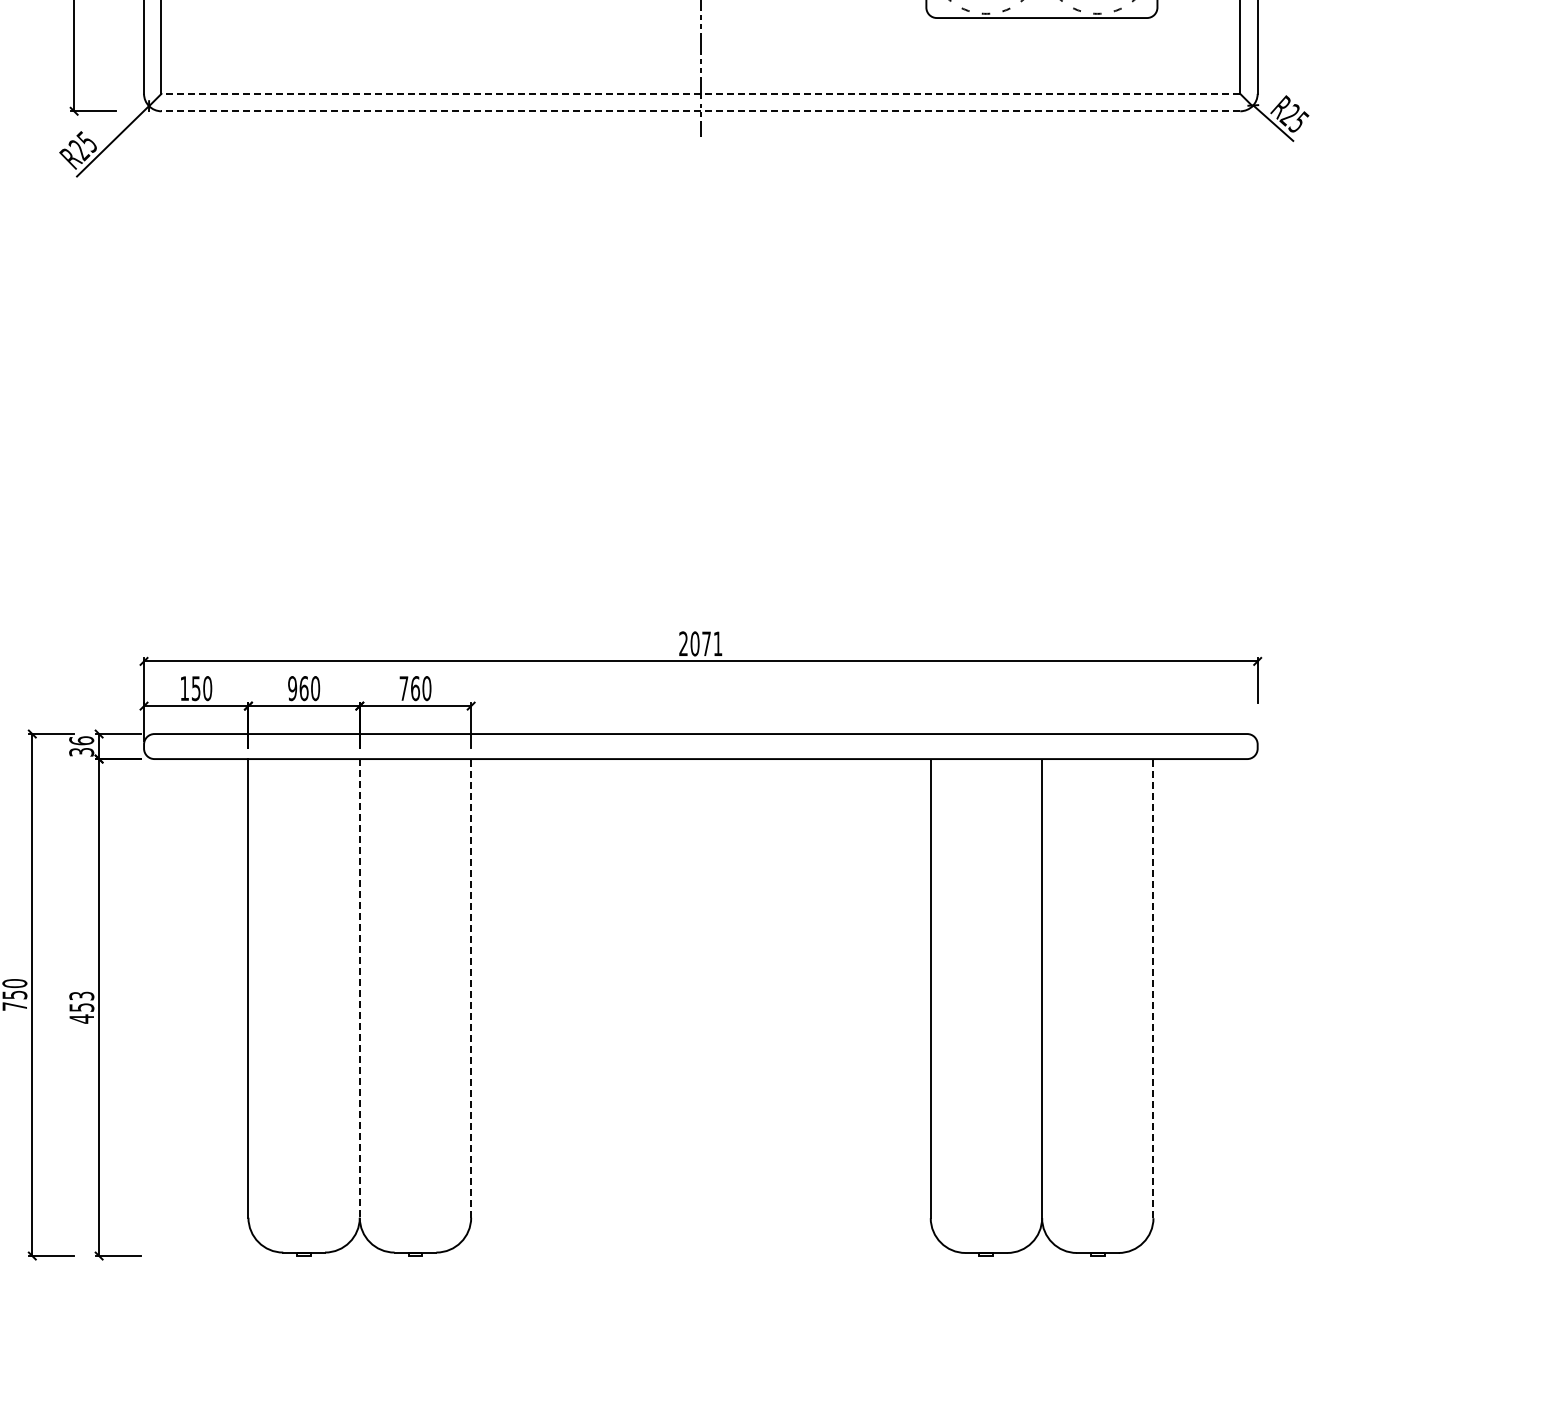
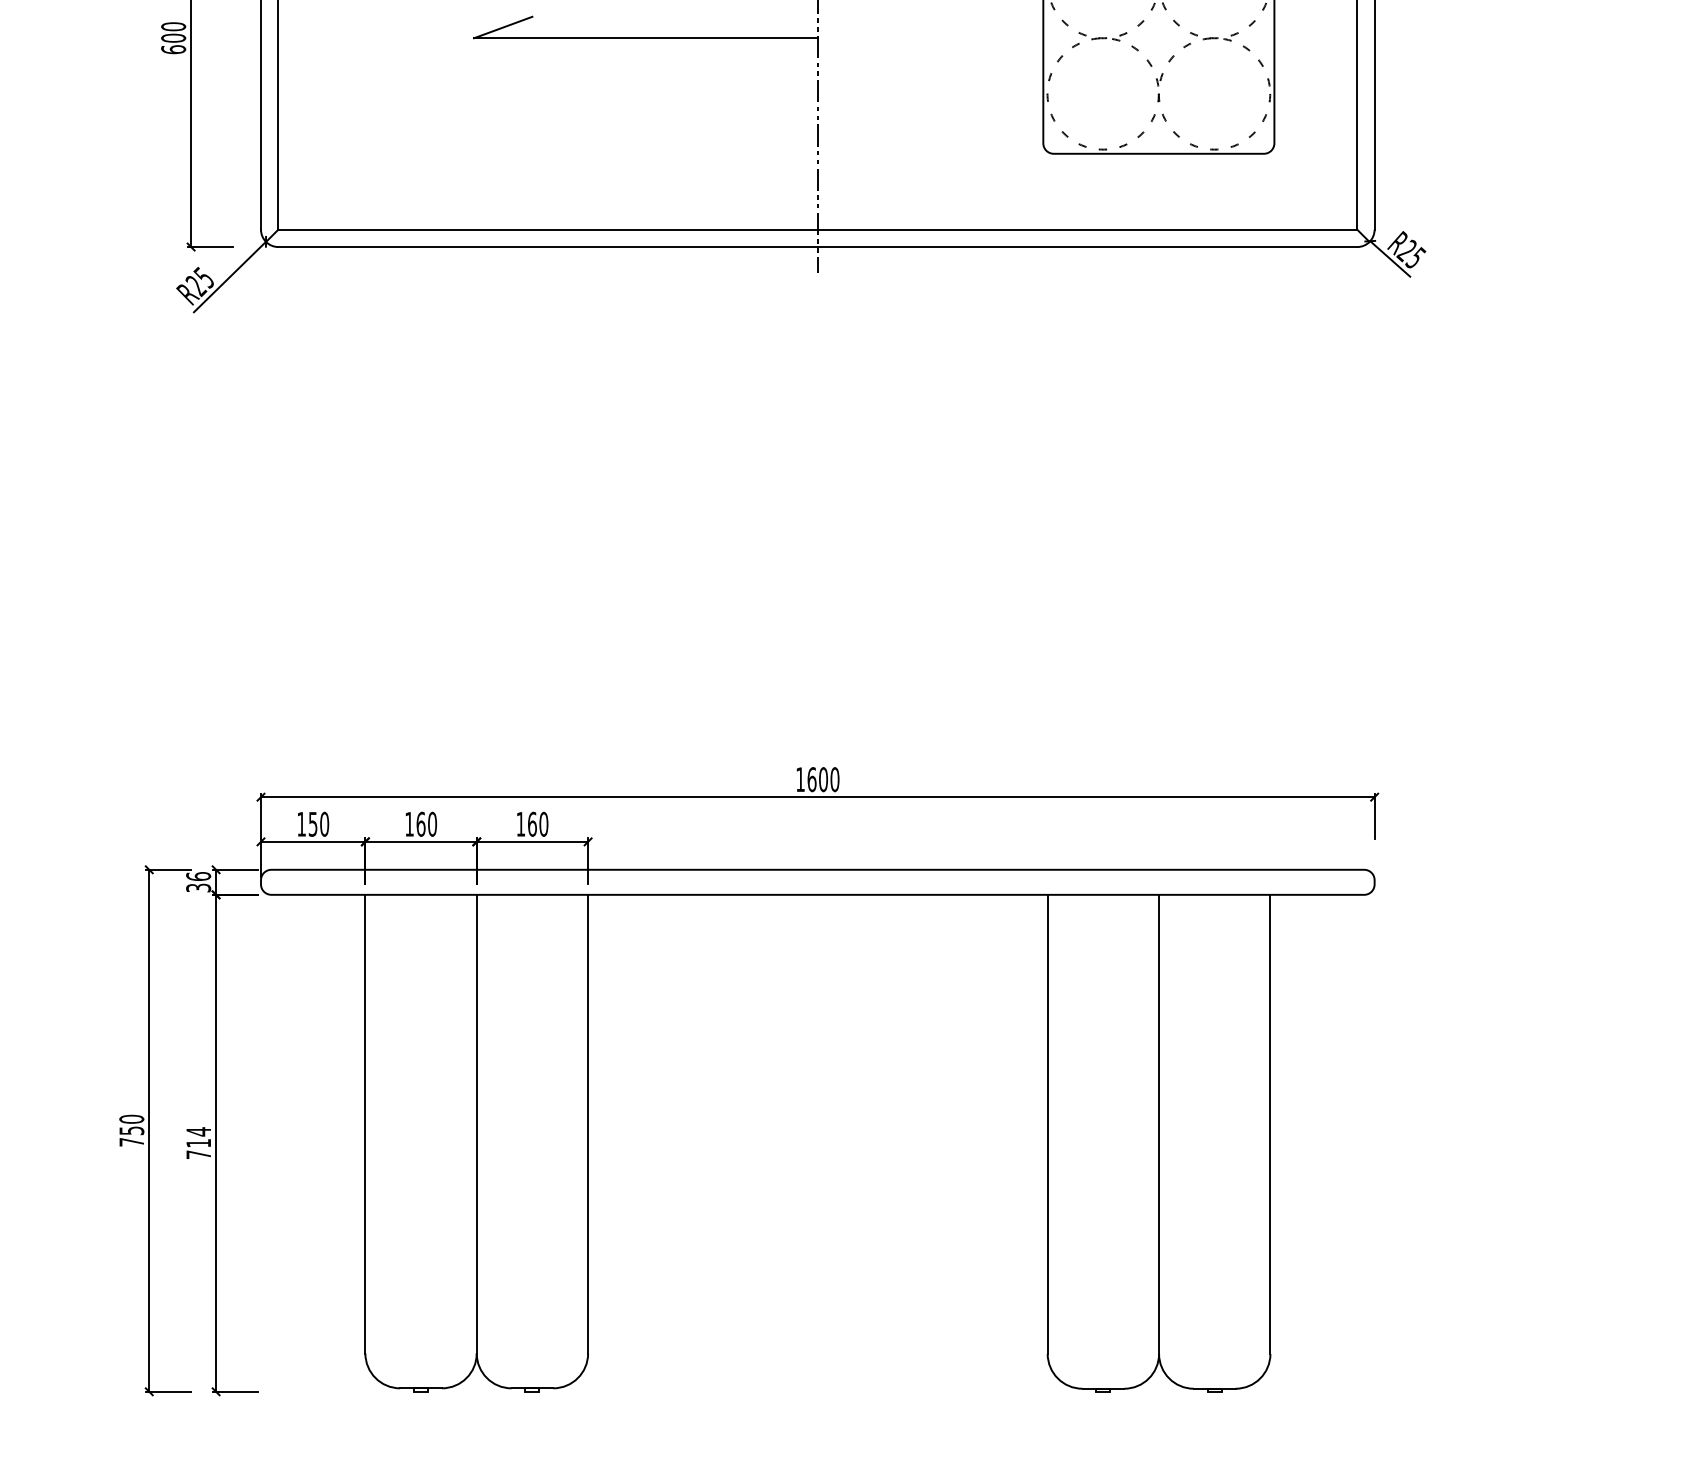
line: (700, 93) -> (817, 229), dashed -> solid
line: (700, 111) -> (817, 247), dashed -> solid
text: (700, 643) -> (817, 779), 2071 -> 1600
text: (292, 687) -> (409, 823), 960 -> 160
text: (403, 688) -> (520, 824), 760 -> 160
line: (471, 987) -> (588, 1123), dashed -> solid
line: (359, 988) -> (476, 1124), dashed -> solid
line: (1153, 988) -> (1270, 1124), dashed -> solid
text: (81, 1007) -> (198, 1143), 453 -> 714

